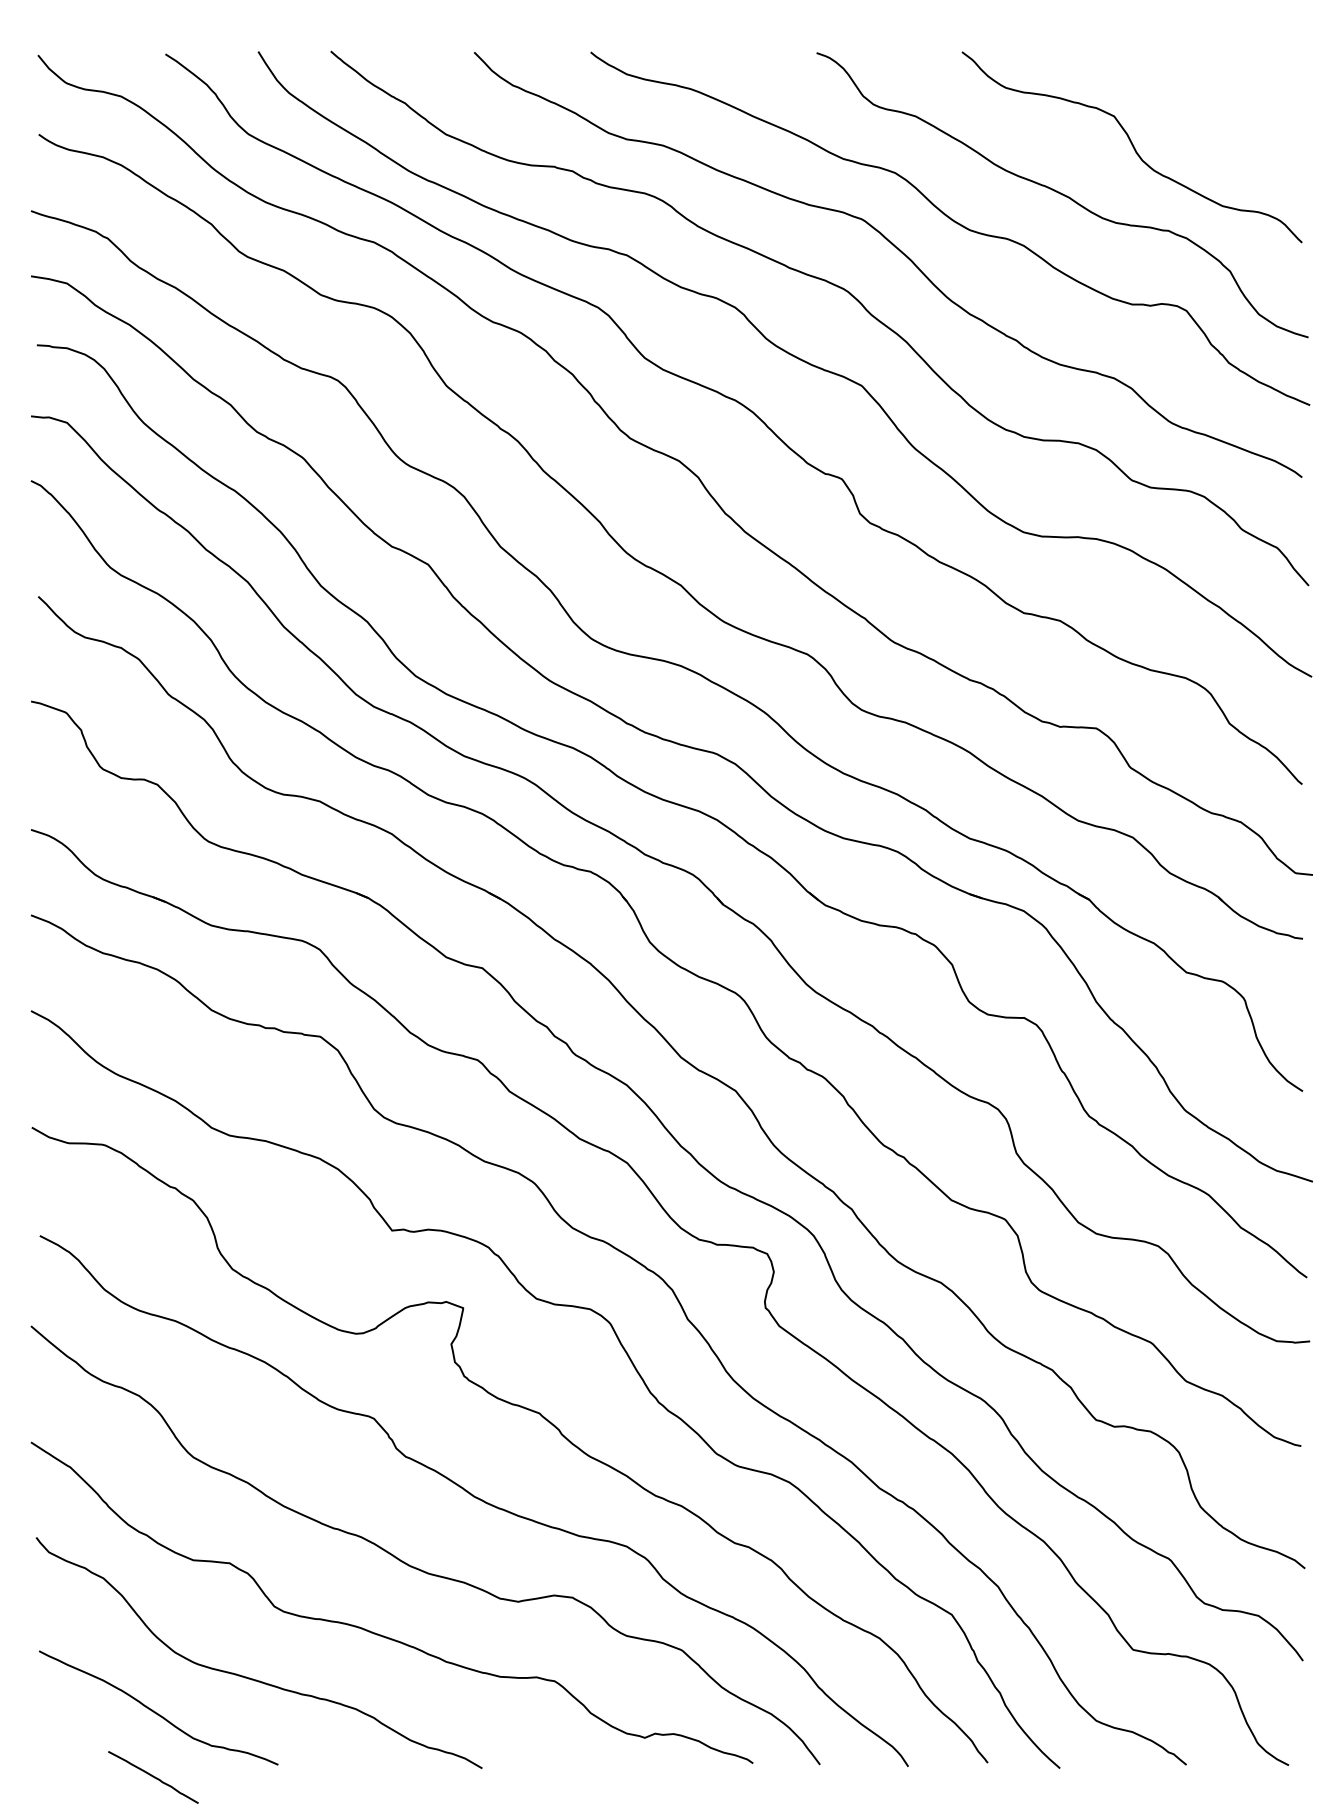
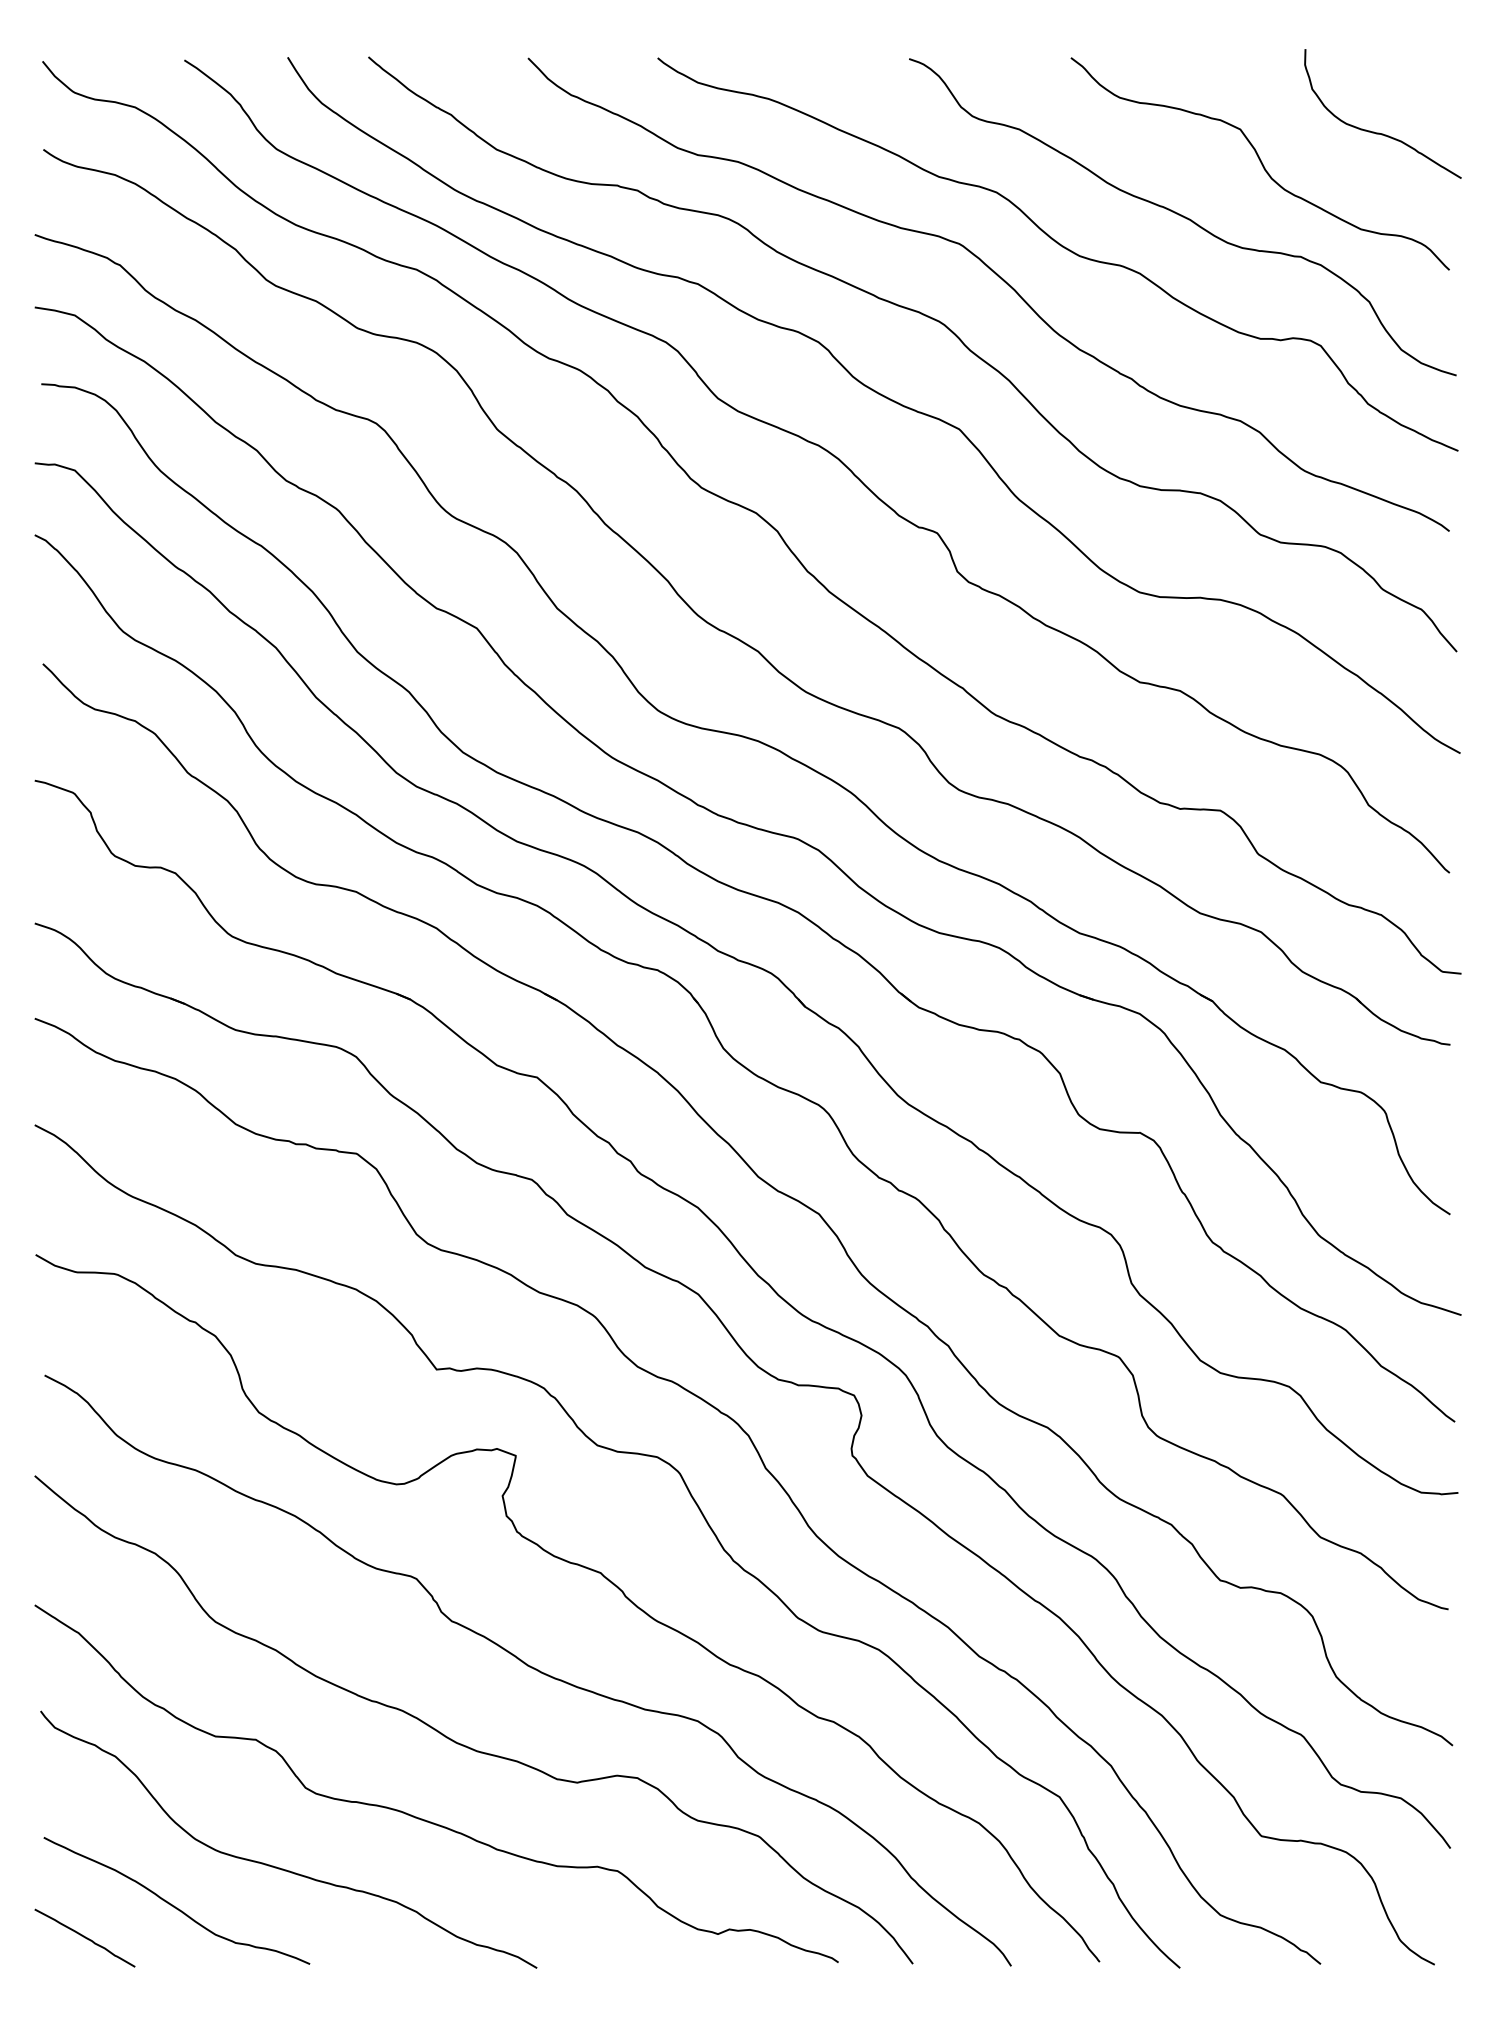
curve: (1239, 119) -> (1379, 132), added
curve: (152, 1776) -> (84, 1937), moved

